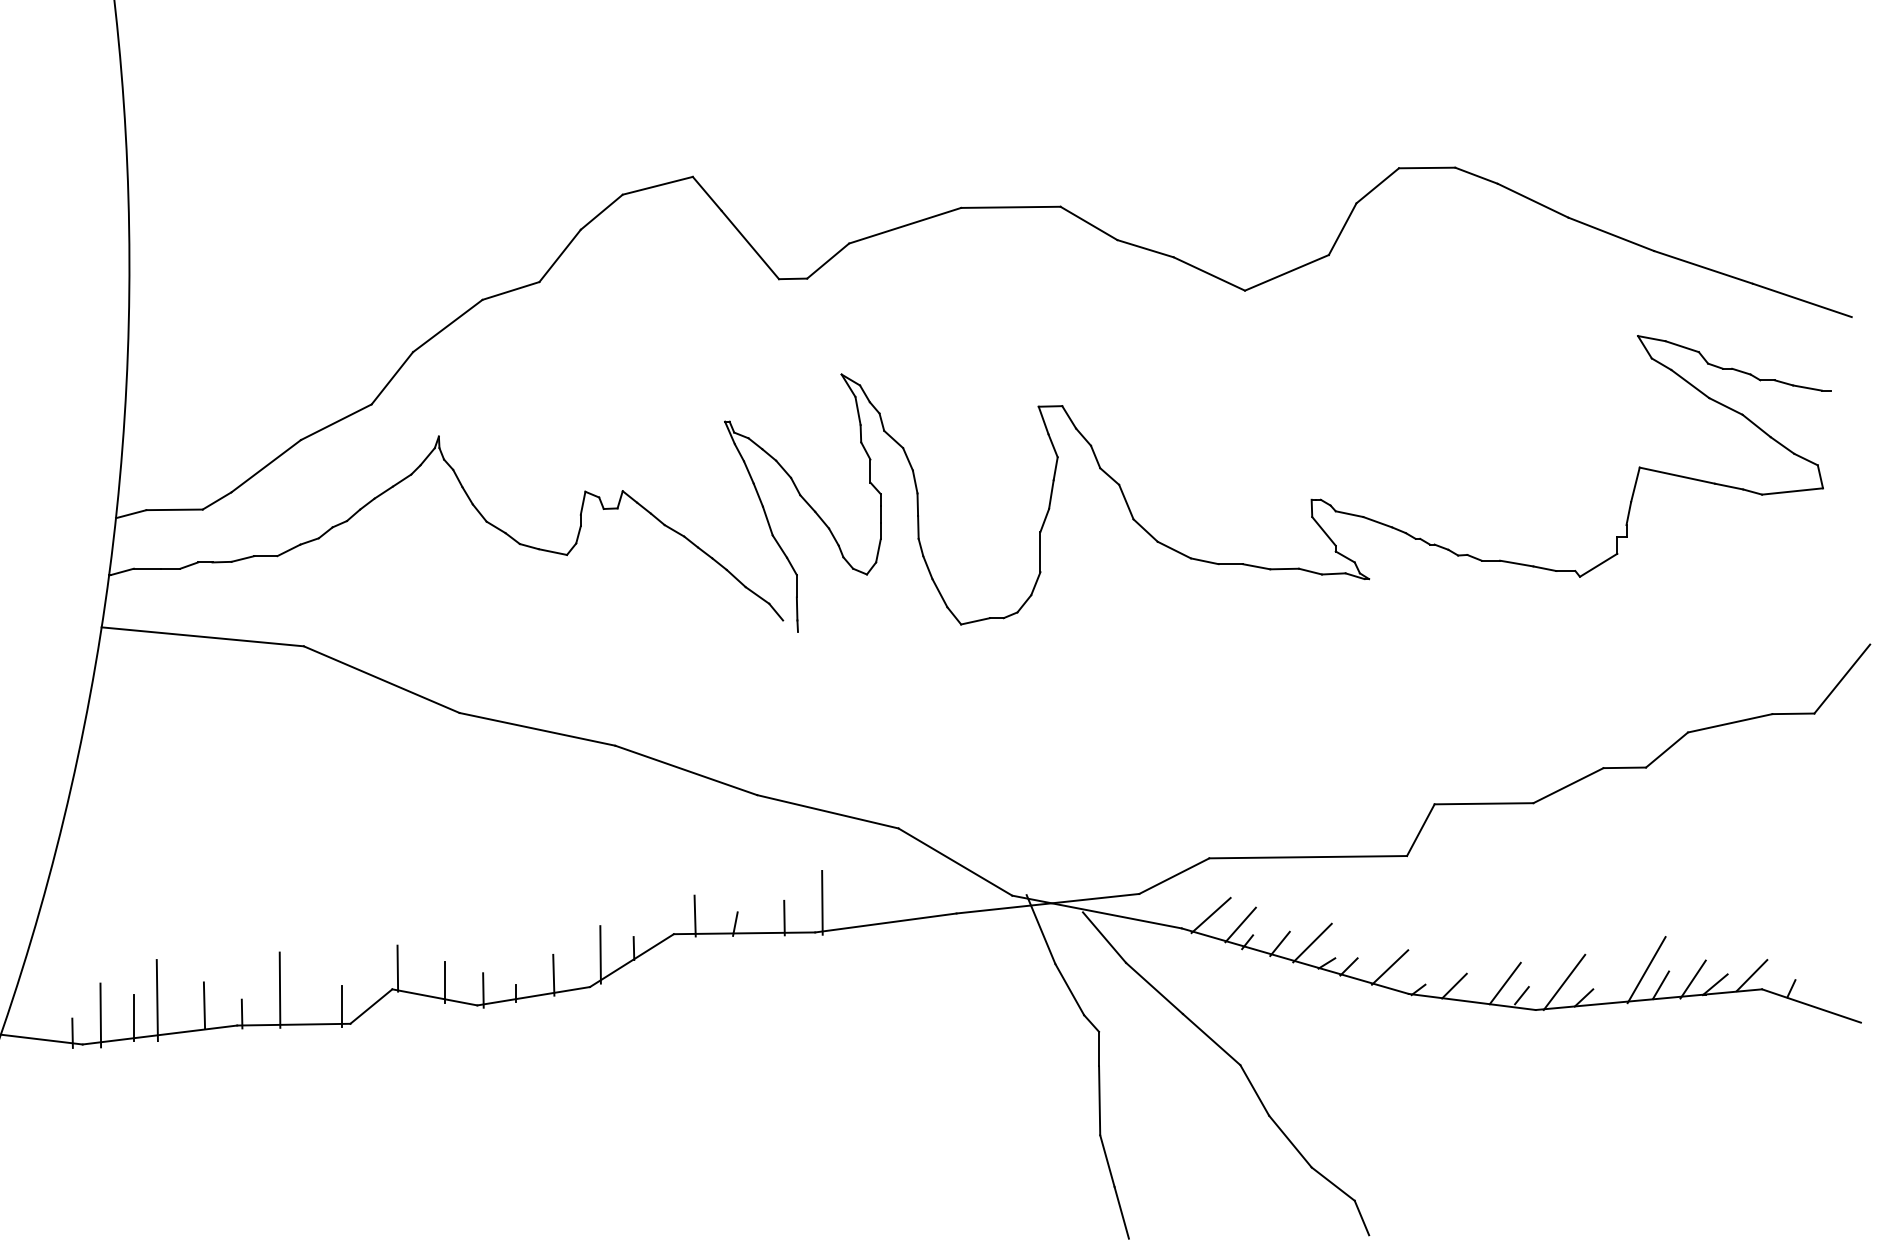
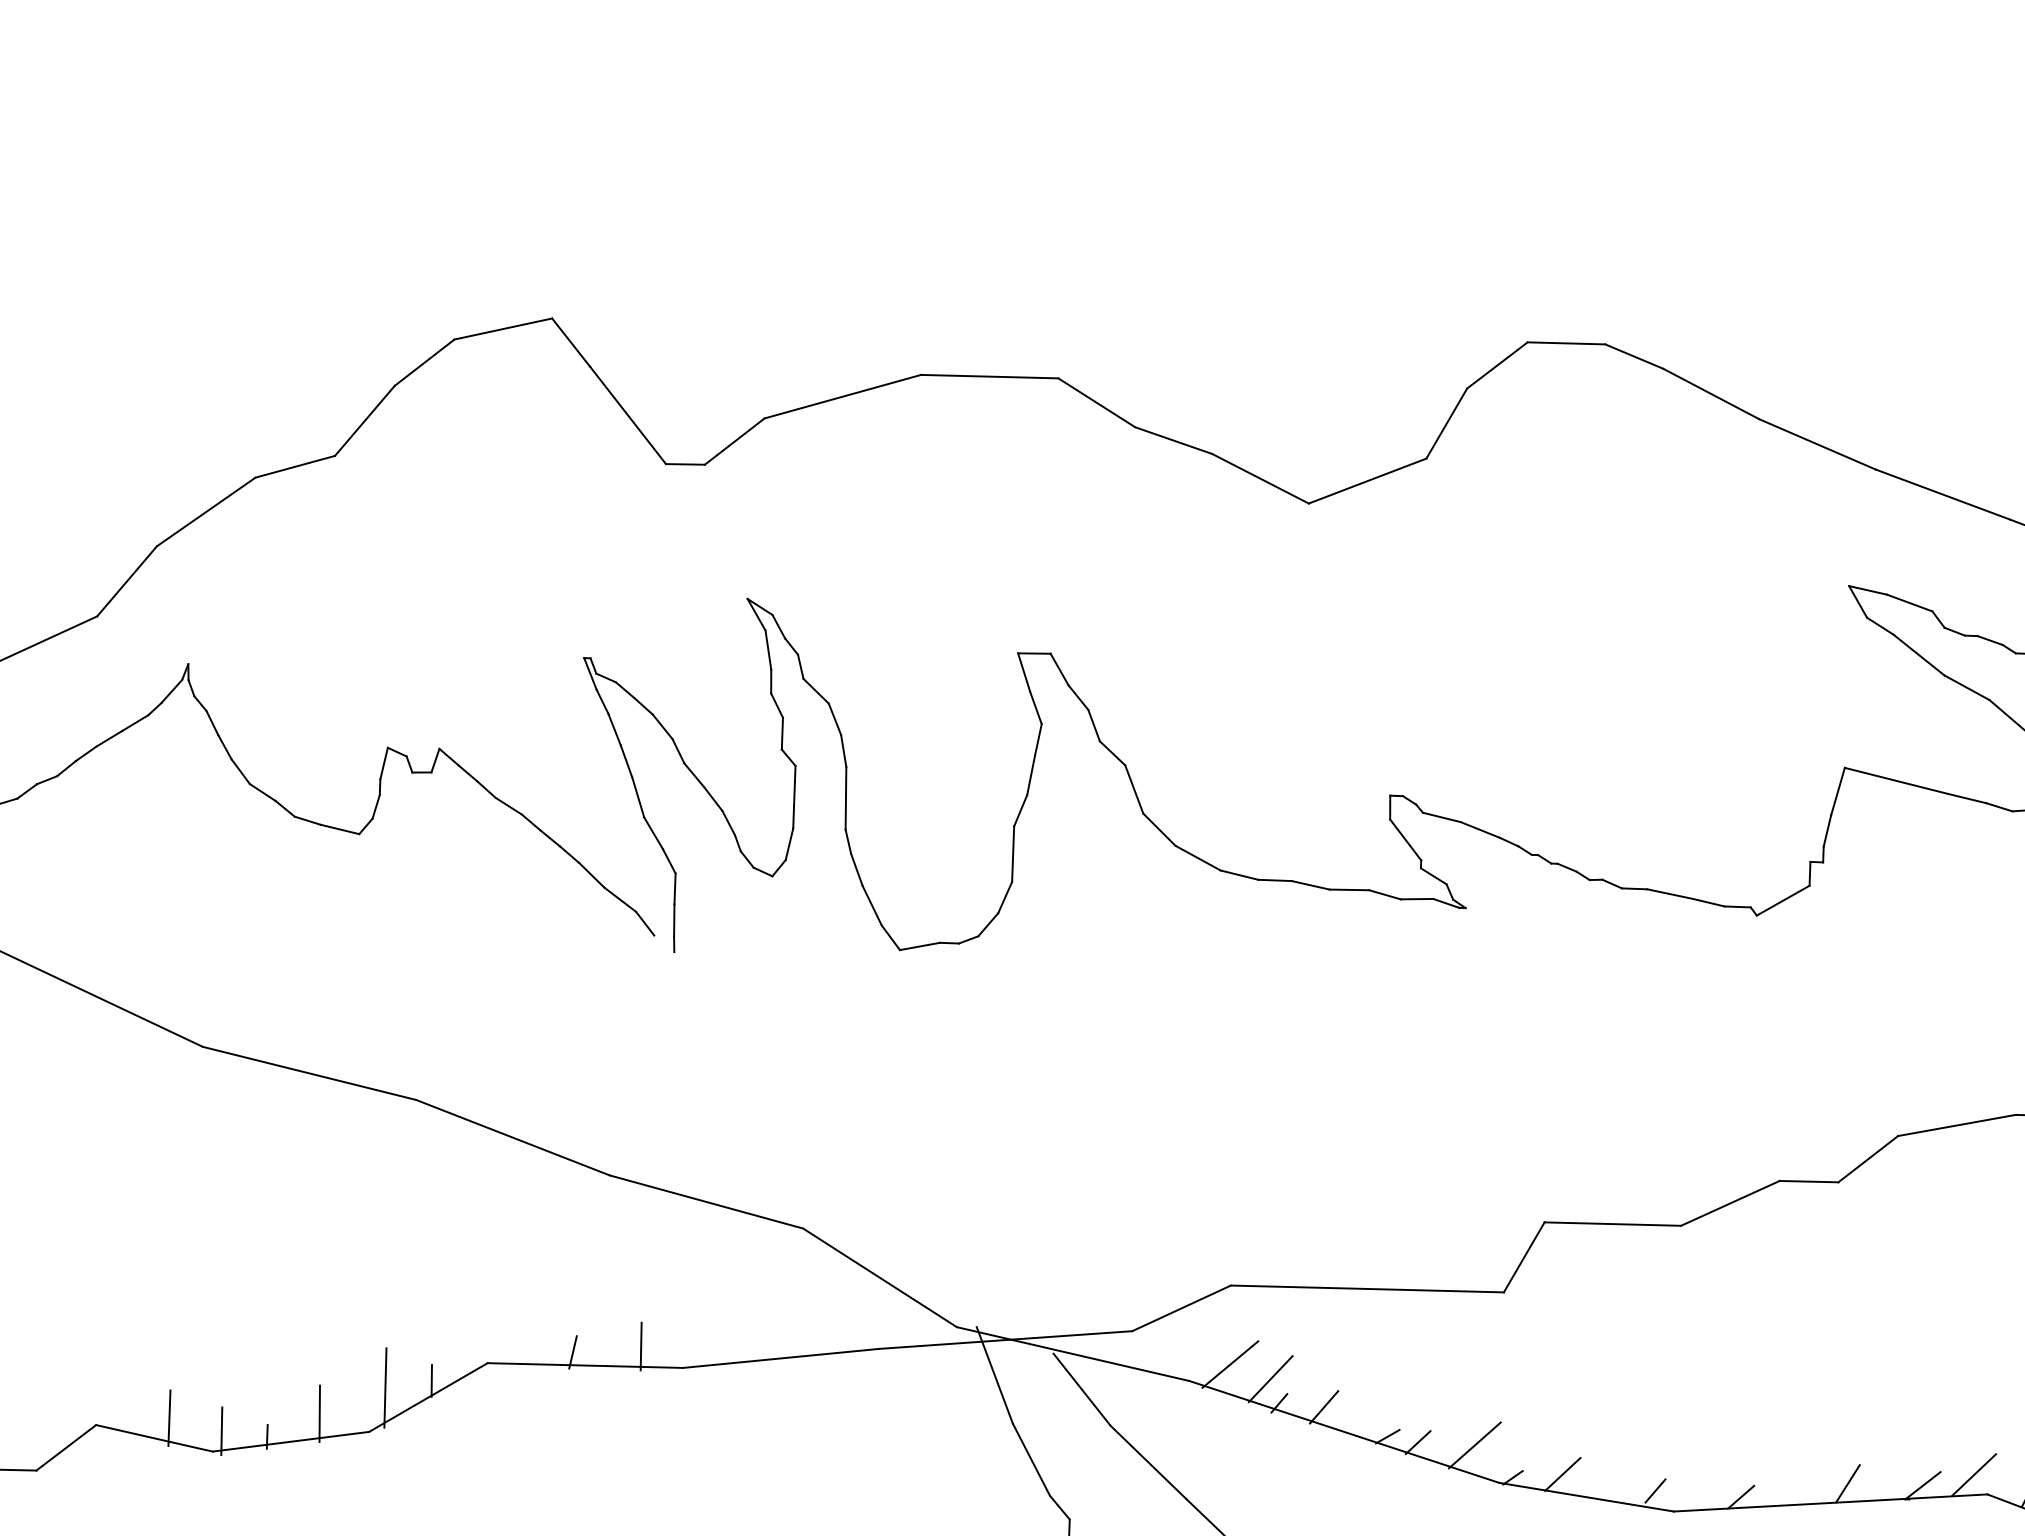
line: (822, 902) -> (694, 1326), removed
line: (694, 915) -> (517, 1338), removed
line: (1312, 942) -> (1368, 1406), removed
line: (397, 968) -> (104, 1396), removed
line: (1646, 970) -> (1828, 1462), removed
line: (1692, 979) -> (1891, 1477), removed
line: (1564, 982) -> (1714, 1474), removed
line: (1504, 983) -> (1632, 1473), removed
line: (341, 1006) -> (25, 1446), removed

